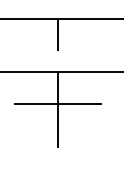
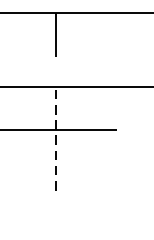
line: (57, 108) -> (55, 136), solid -> dashed

